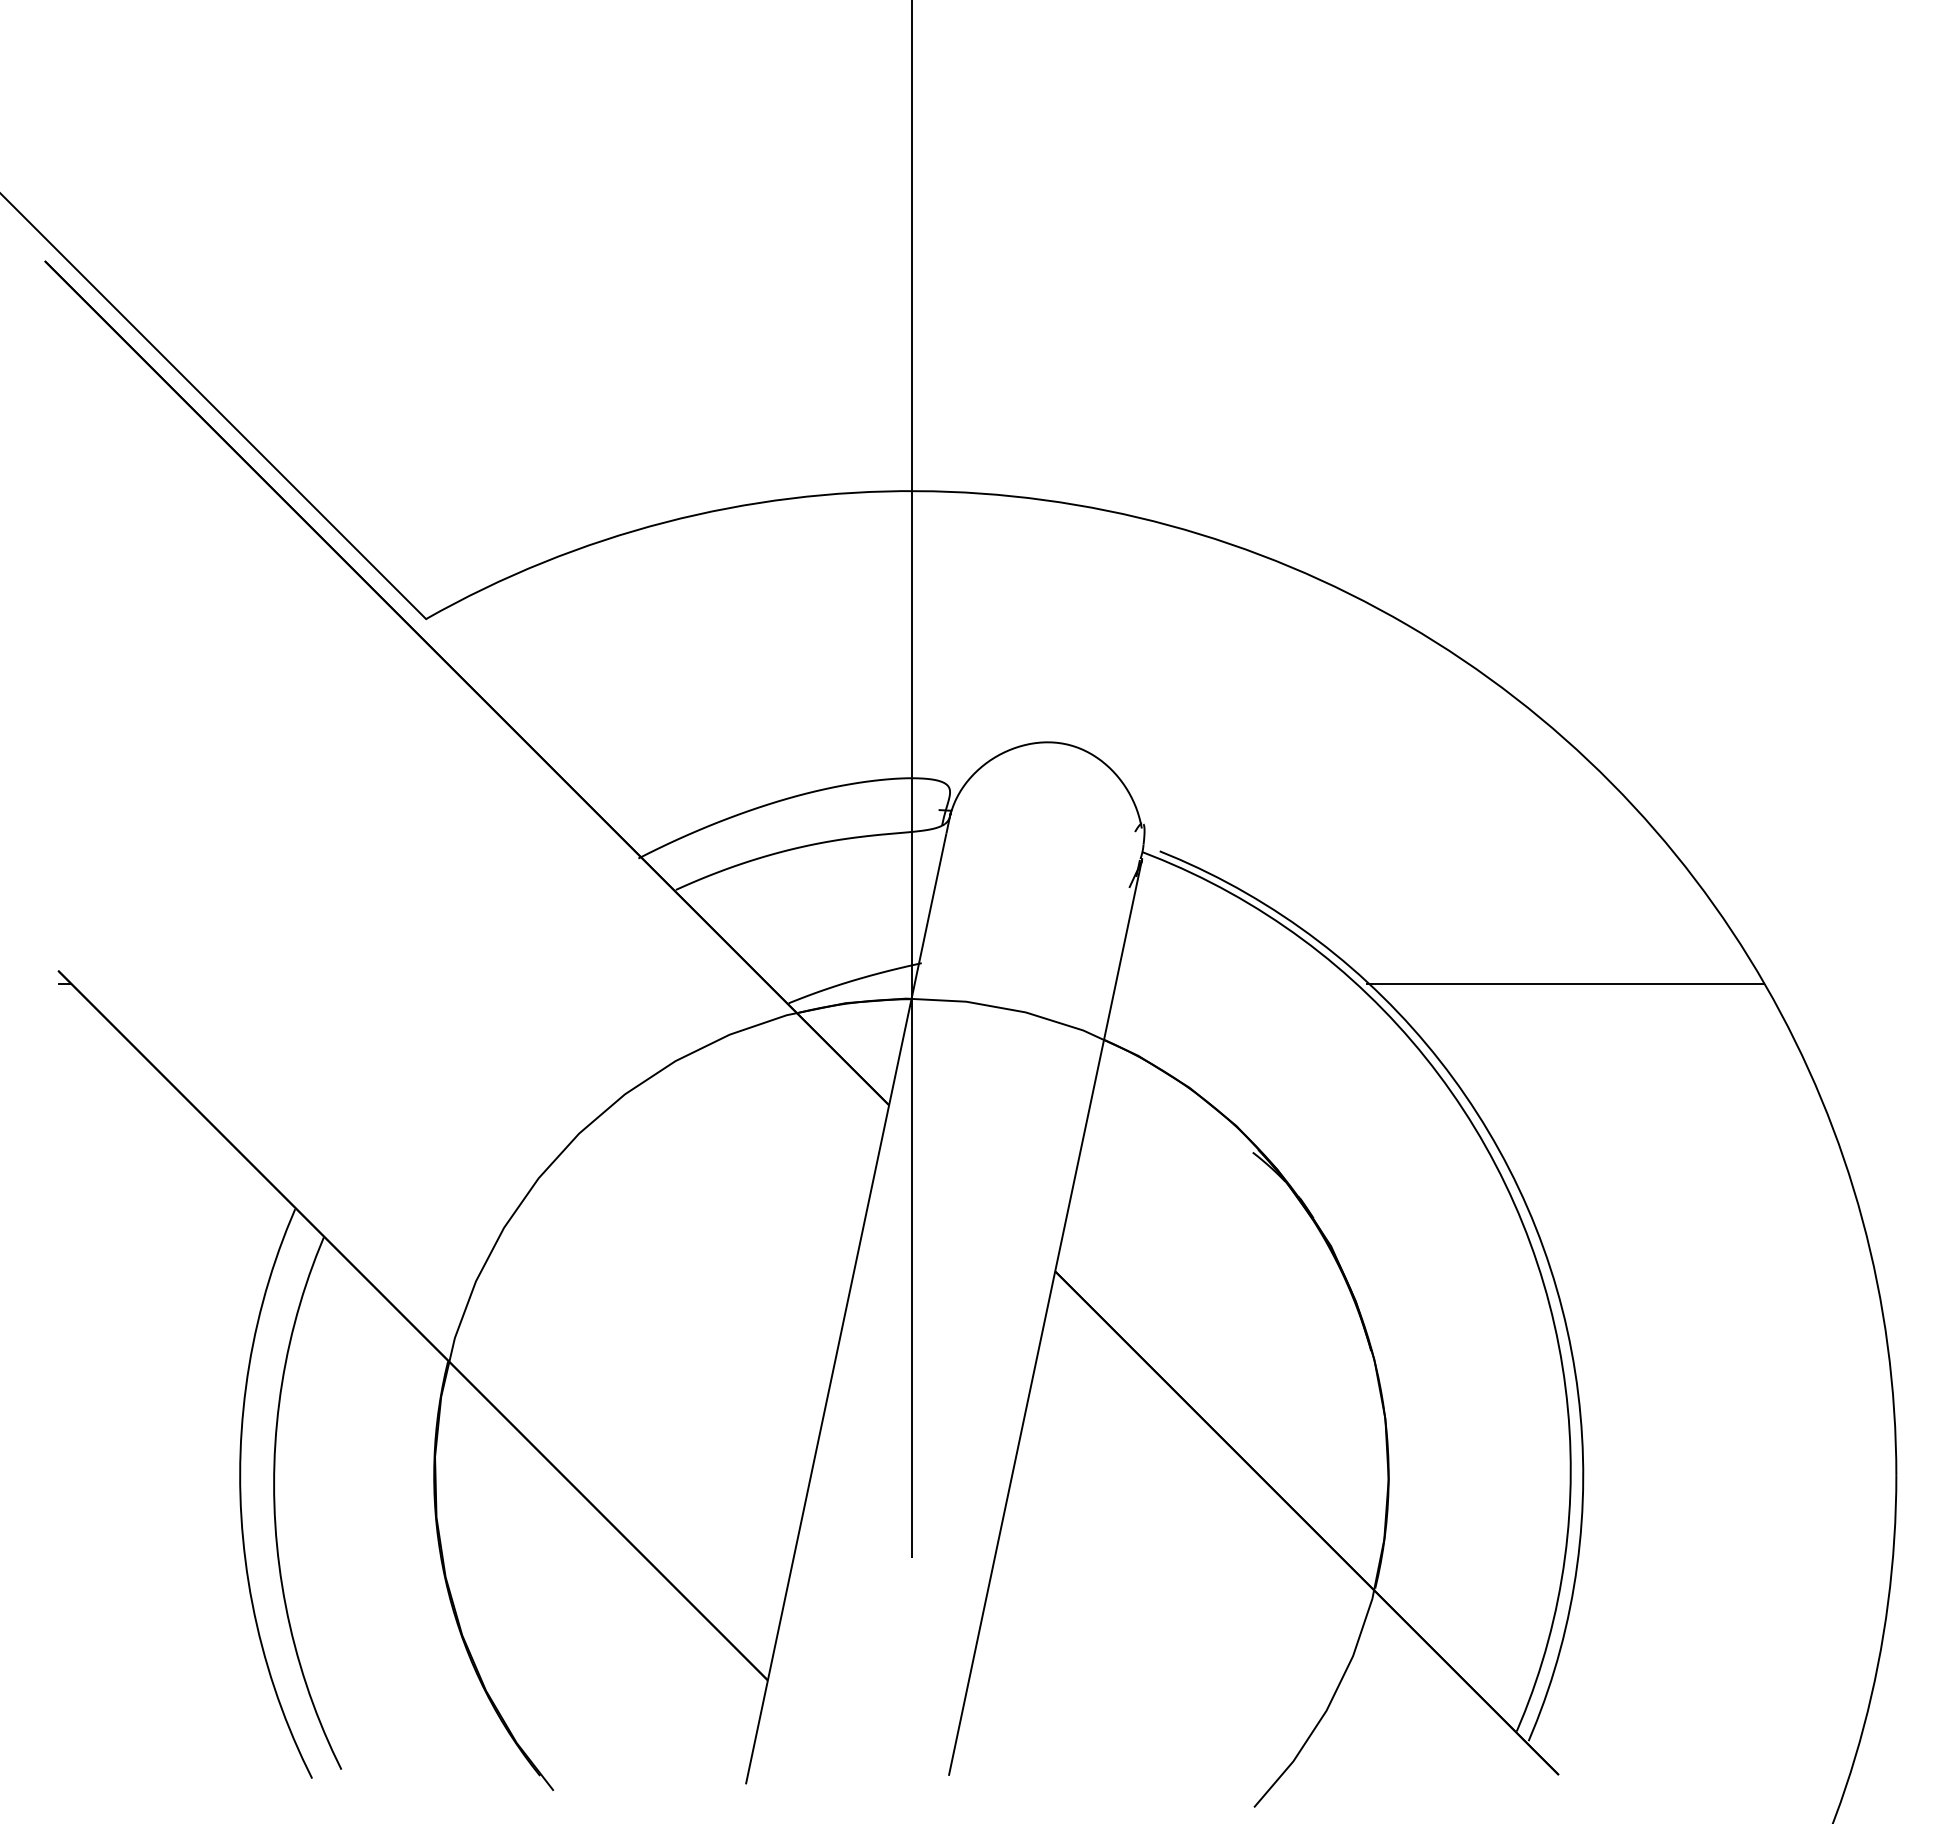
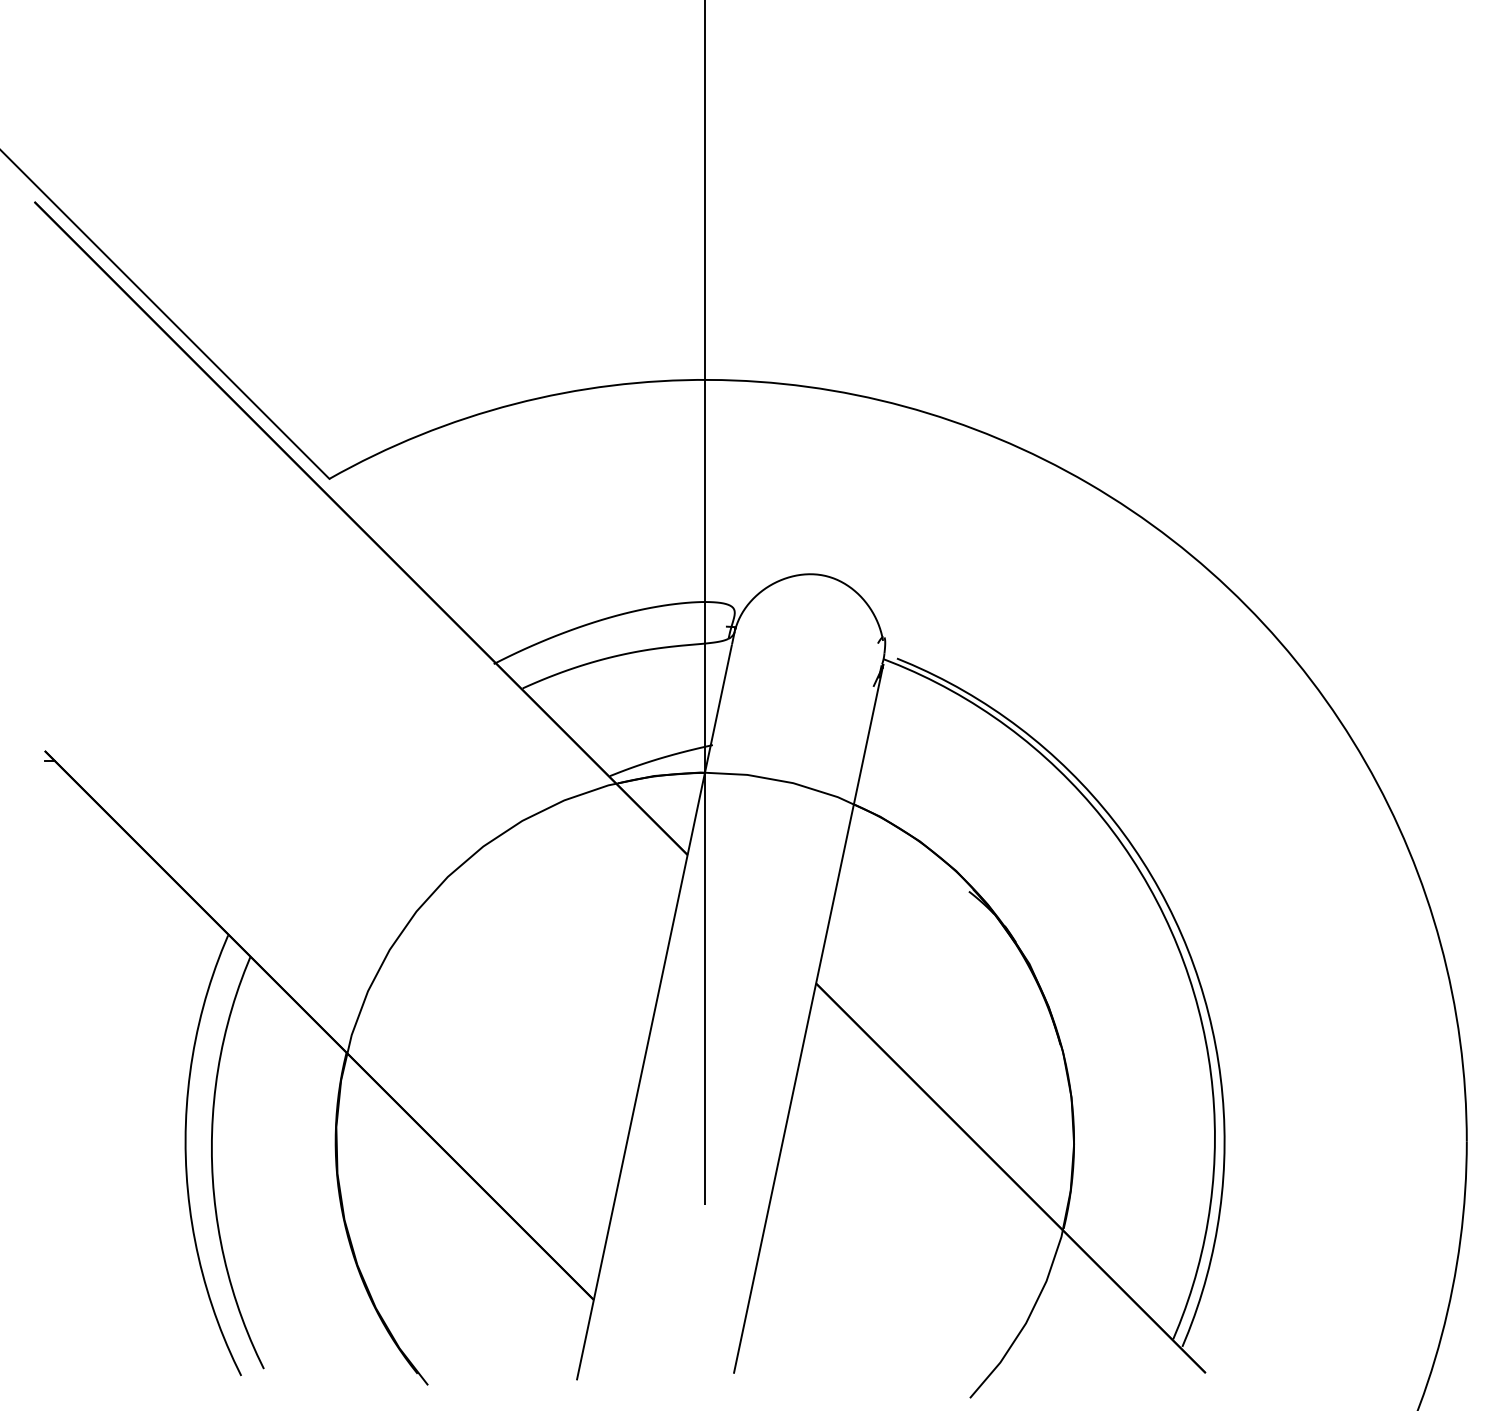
line: (1565, 983) -> (1210, 760), removed

